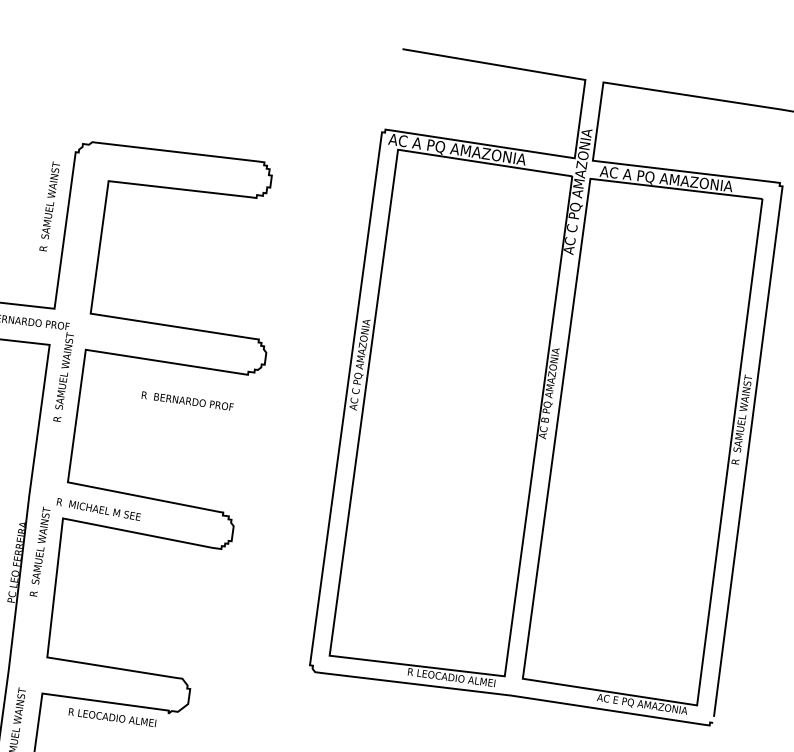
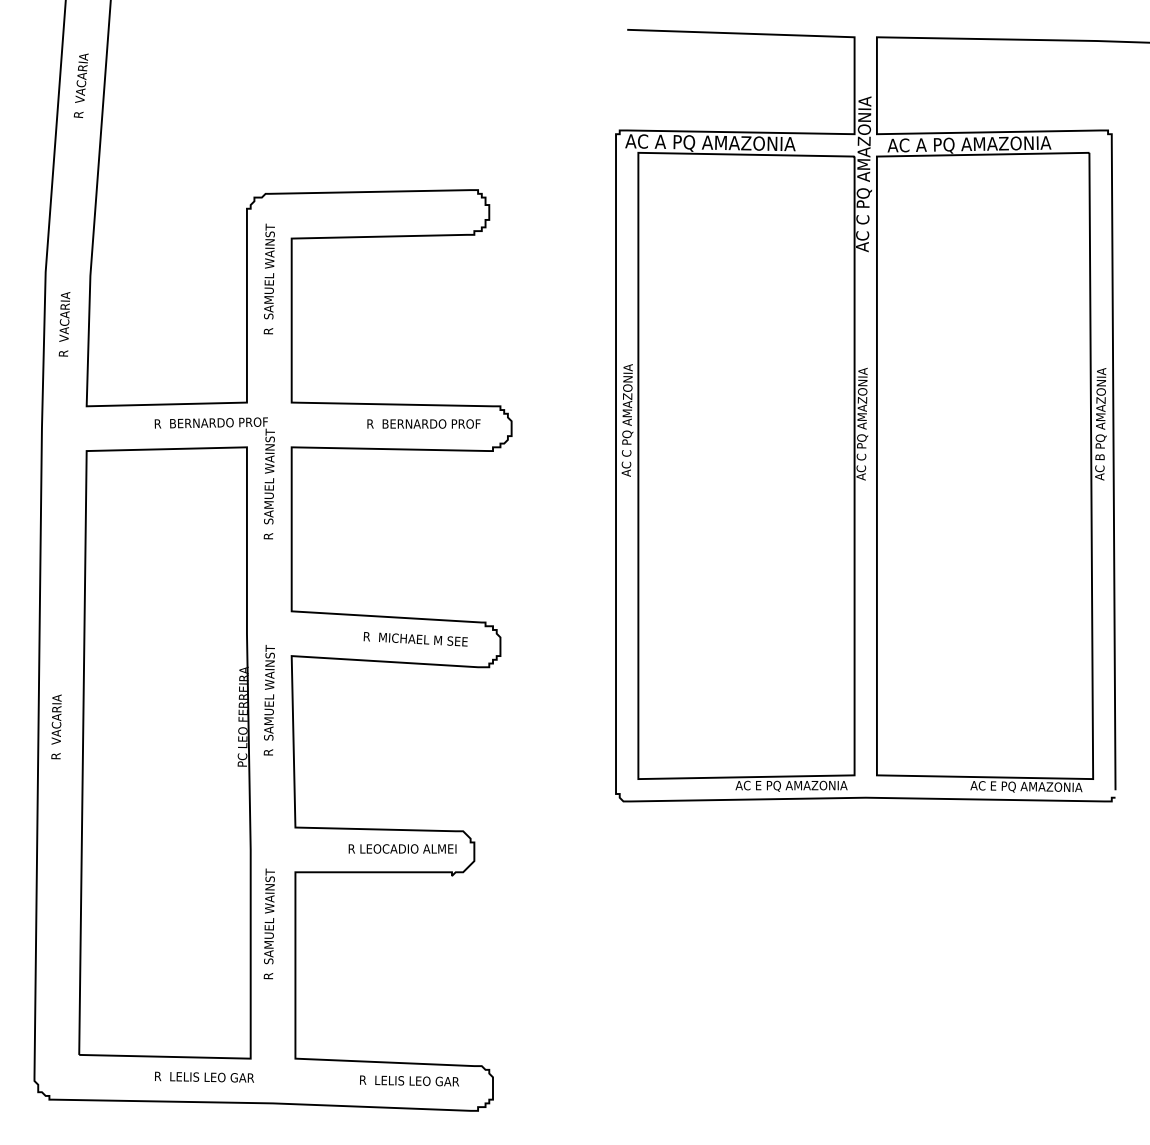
text: (49, 205) -> (268, 278), moved
text: (549, 384) -> (861, 413), AC B PQ AMAZONIA -> AC C PQ AMAZONIA
text: (187, 400) -> (423, 423), moved
text: (741, 419) -> (1100, 424), R  SAMUEL WAINST -> AC B PQ AMAZONIA
text: (98, 509) -> (415, 639), moved
text: (452, 677) -> (791, 785), R LEOCADIO ALMEI -> AC E PQ AMAZONIA
text: (112, 717) -> (402, 848), moved

